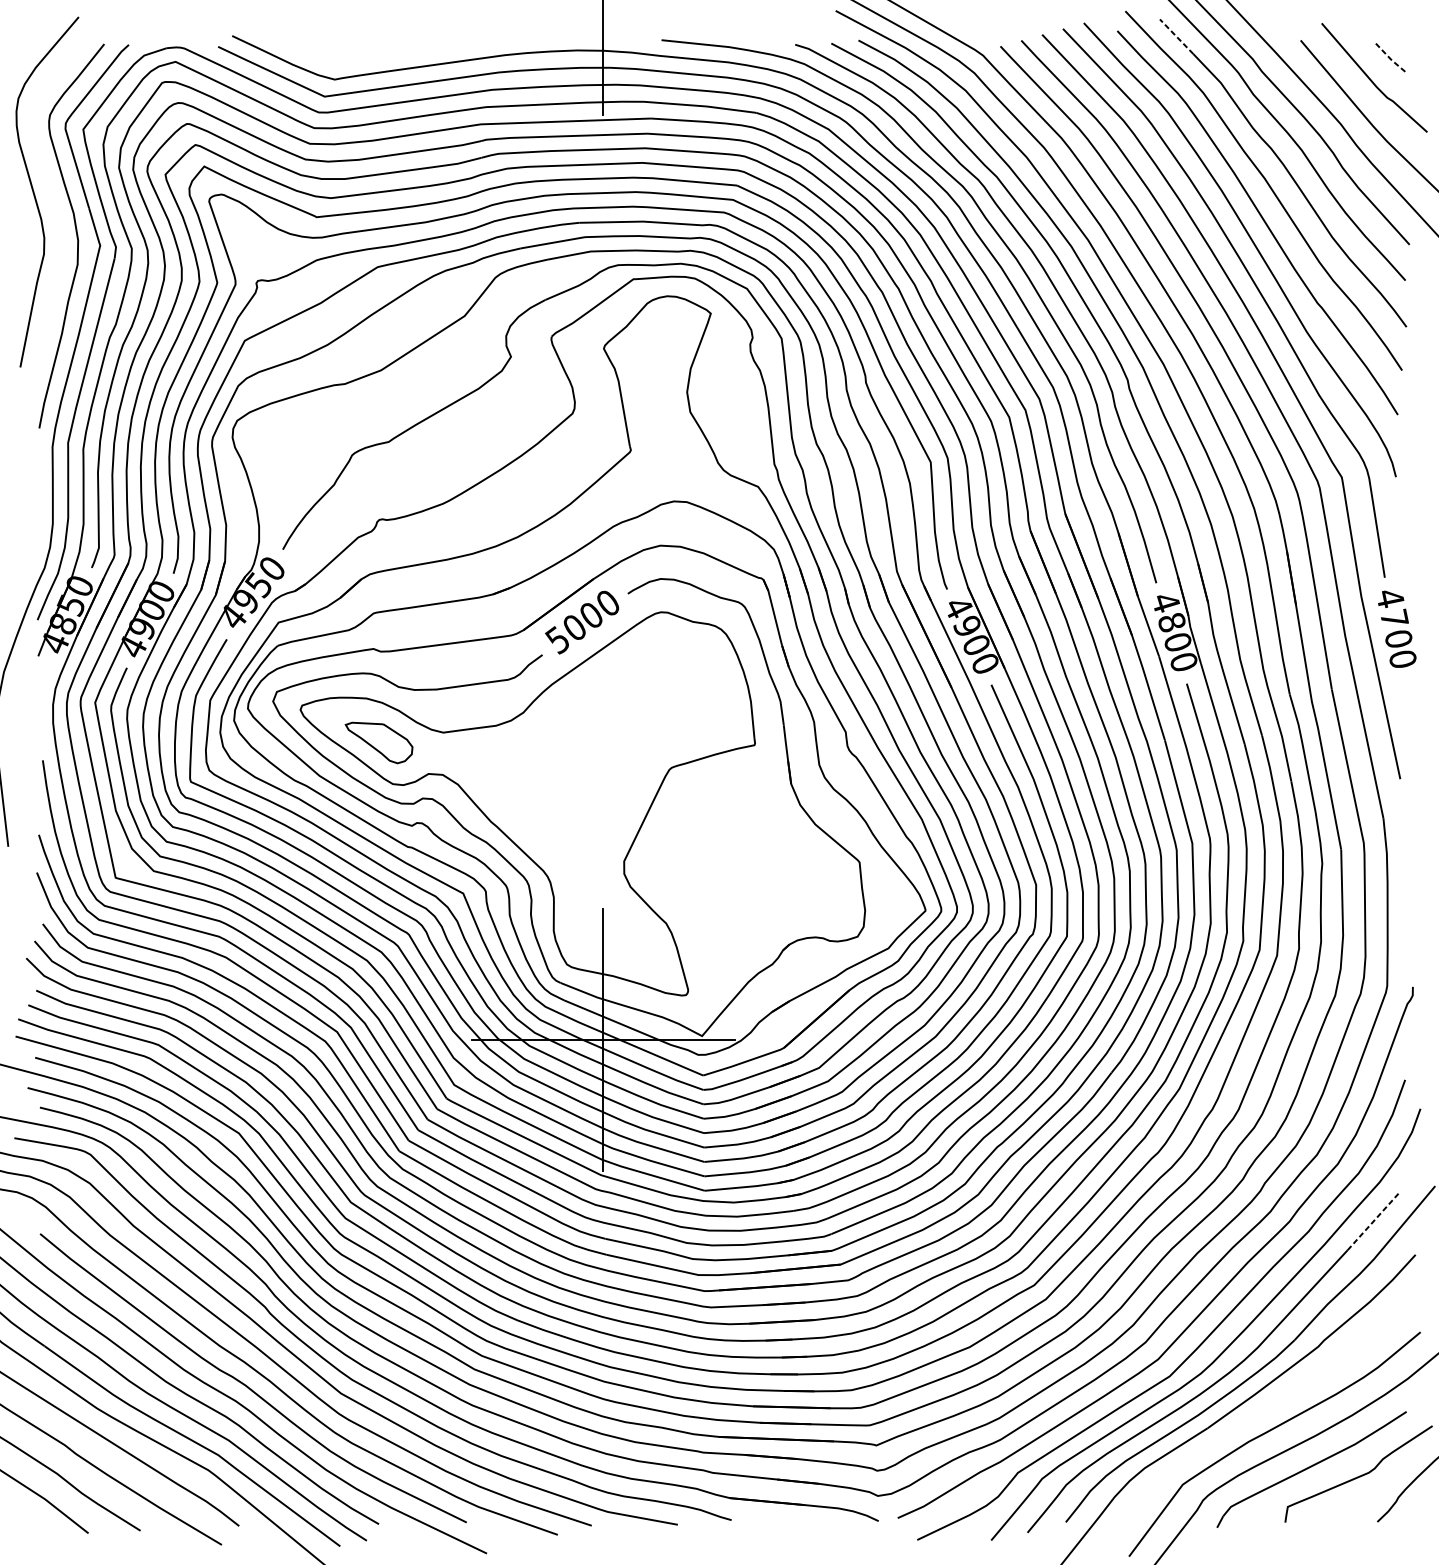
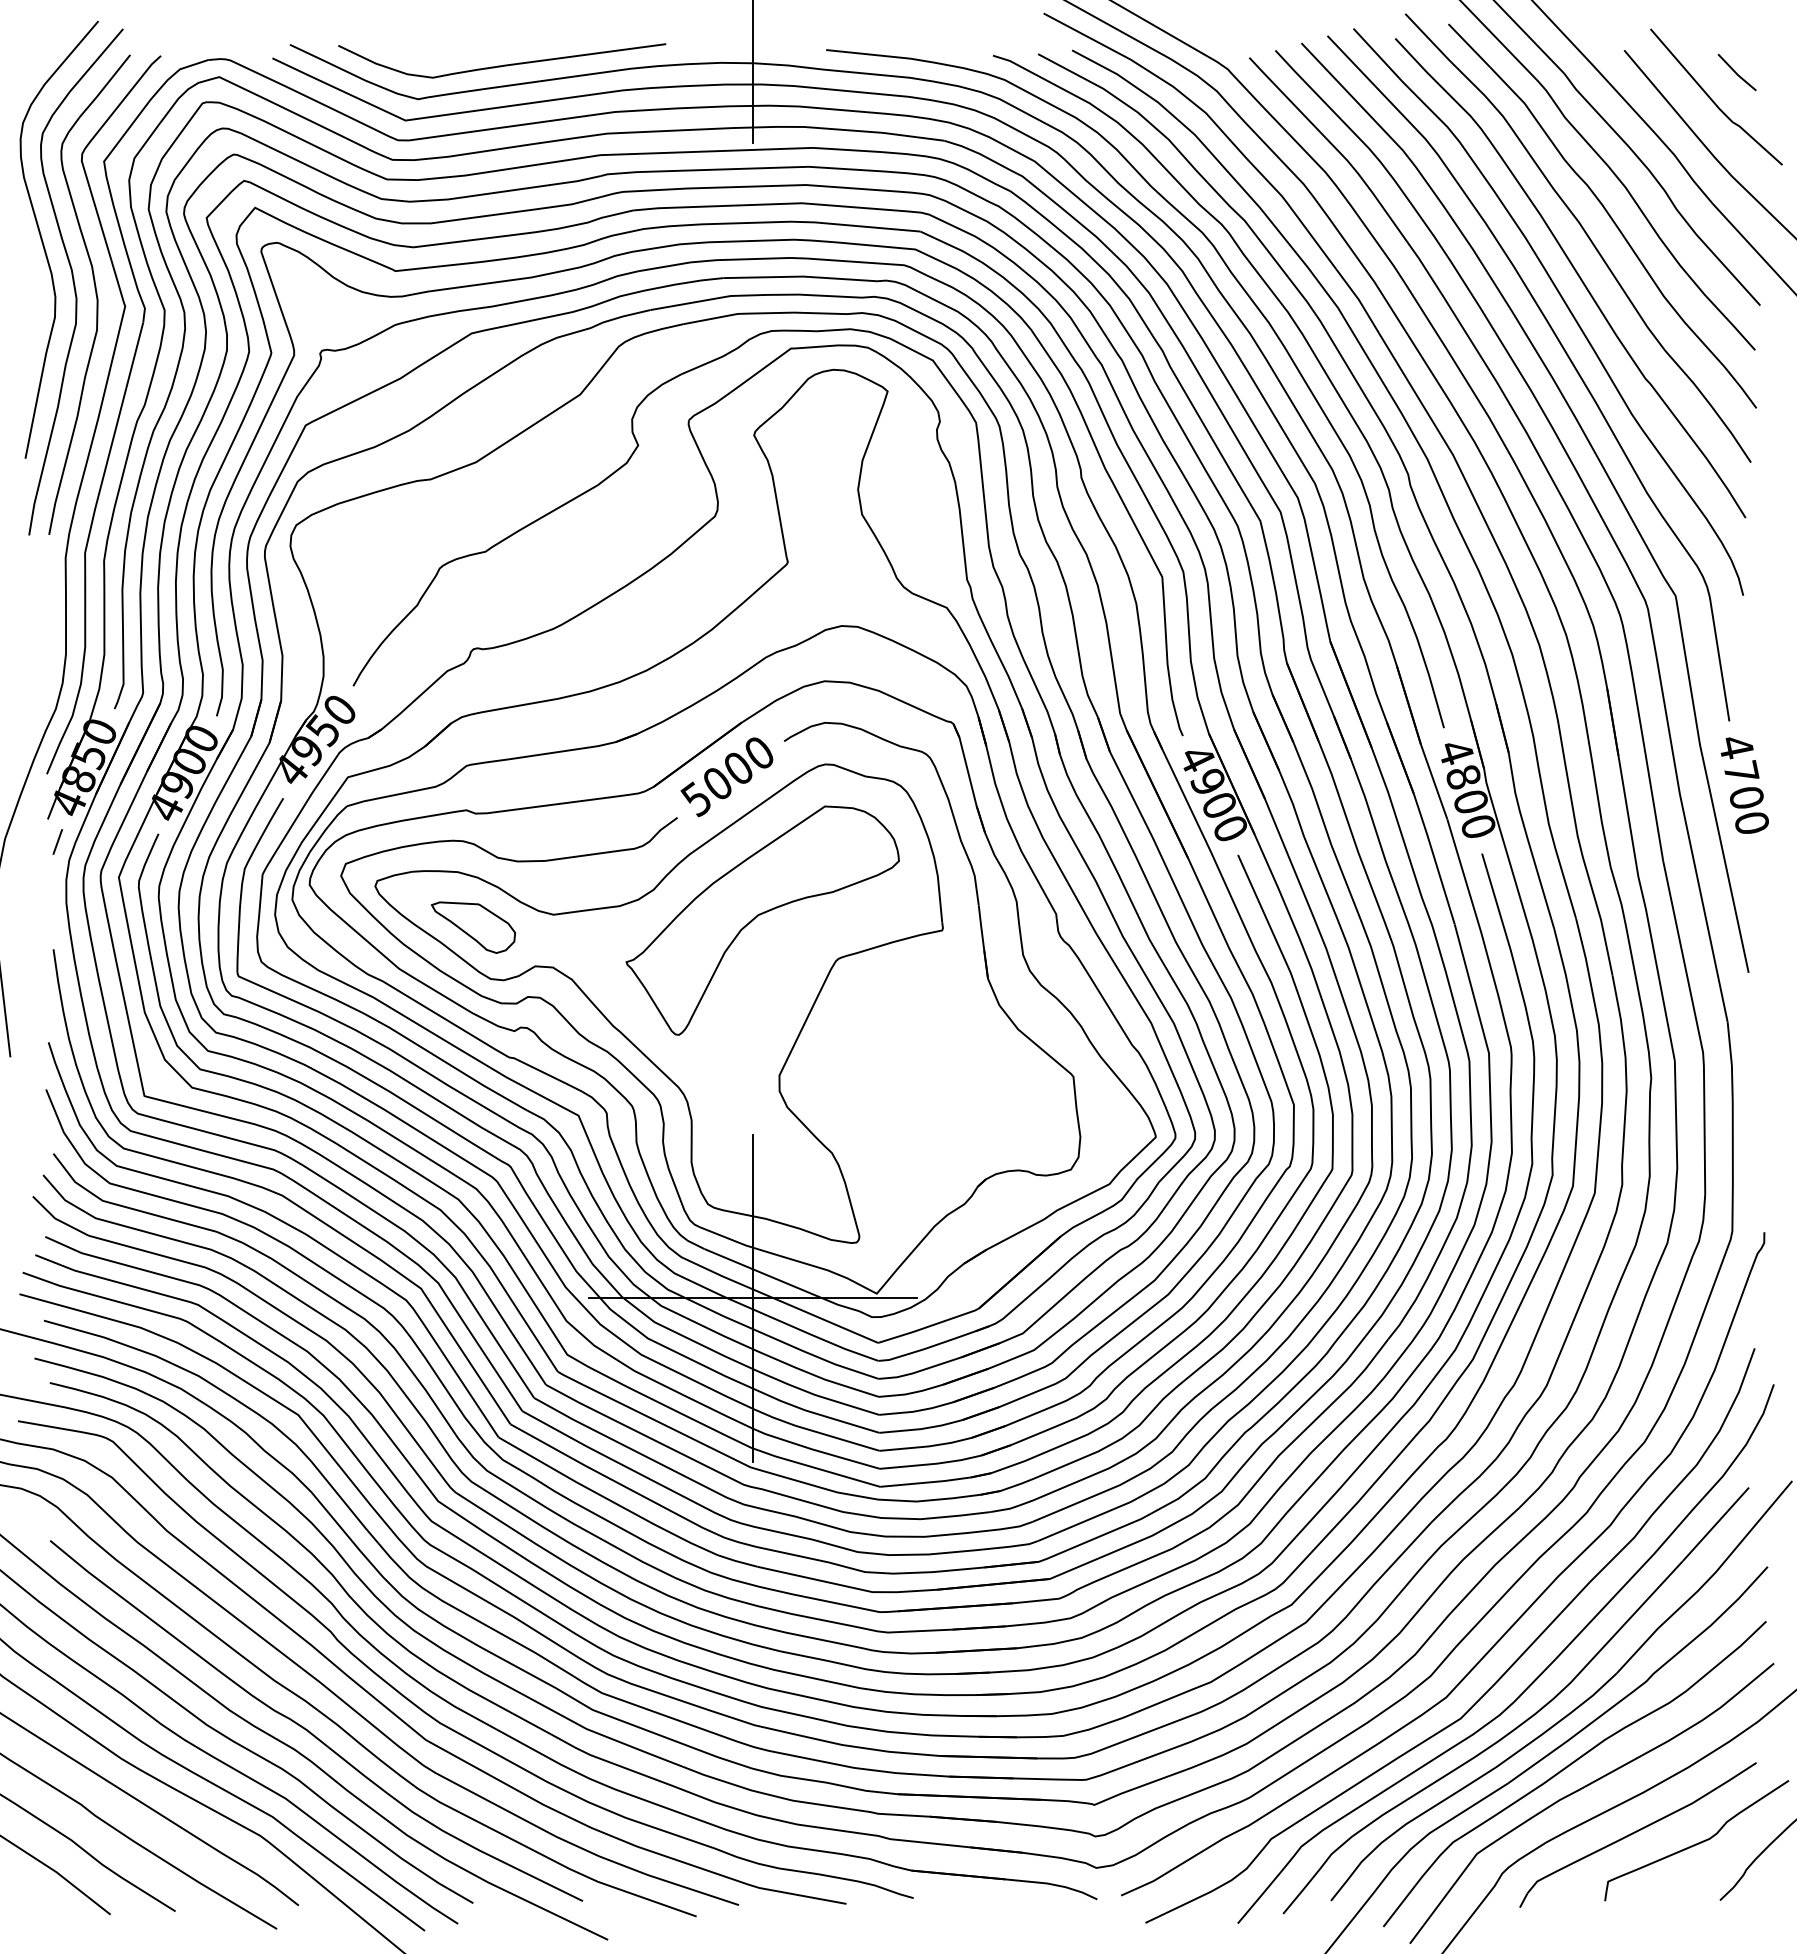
line: (1176, 36) -> (1469, 45), dashed -> solid
curve: (403, 51) -> (504, 64), added
line: (1390, 58) -> (1736, 73), dashed -> solid
curve: (59, 225) -> (74, 281), added
line: (46, 673) -> (57, 841), added
part: (610, 737) -> (762, 920), added
line: (1374, 1220) -> (1716, 1523), dashed -> solid
curve: (1256, 1415) -> (1568, 1767), added

